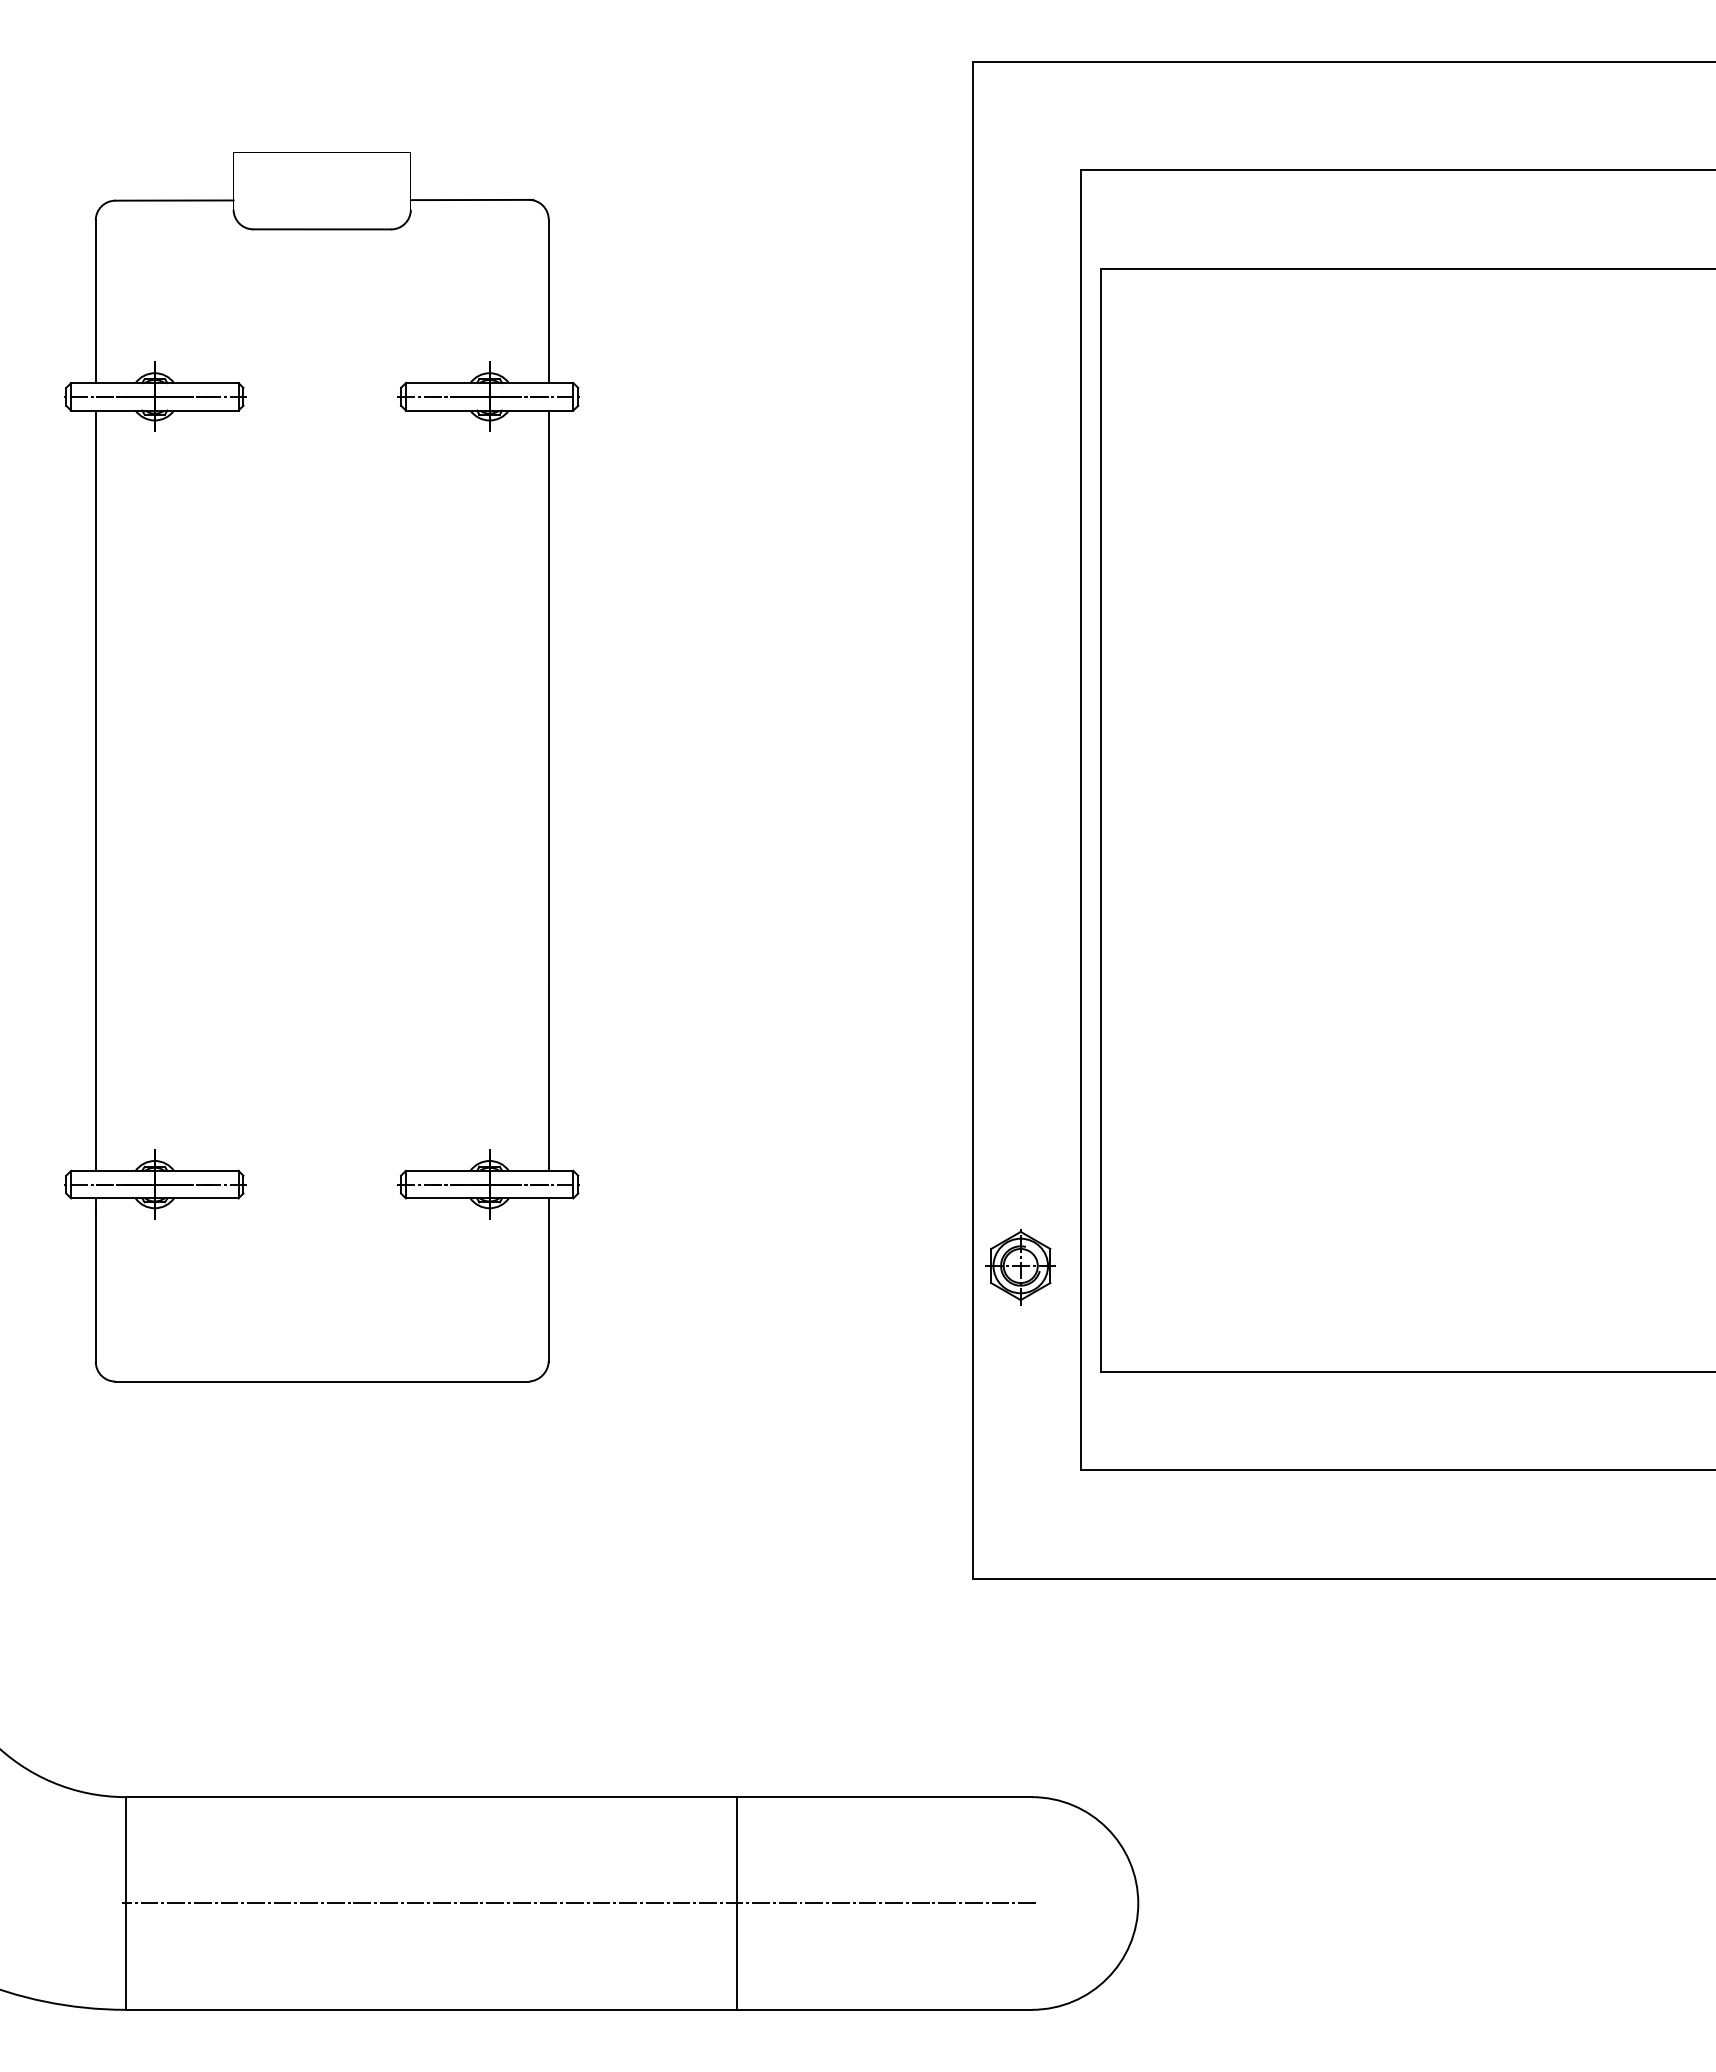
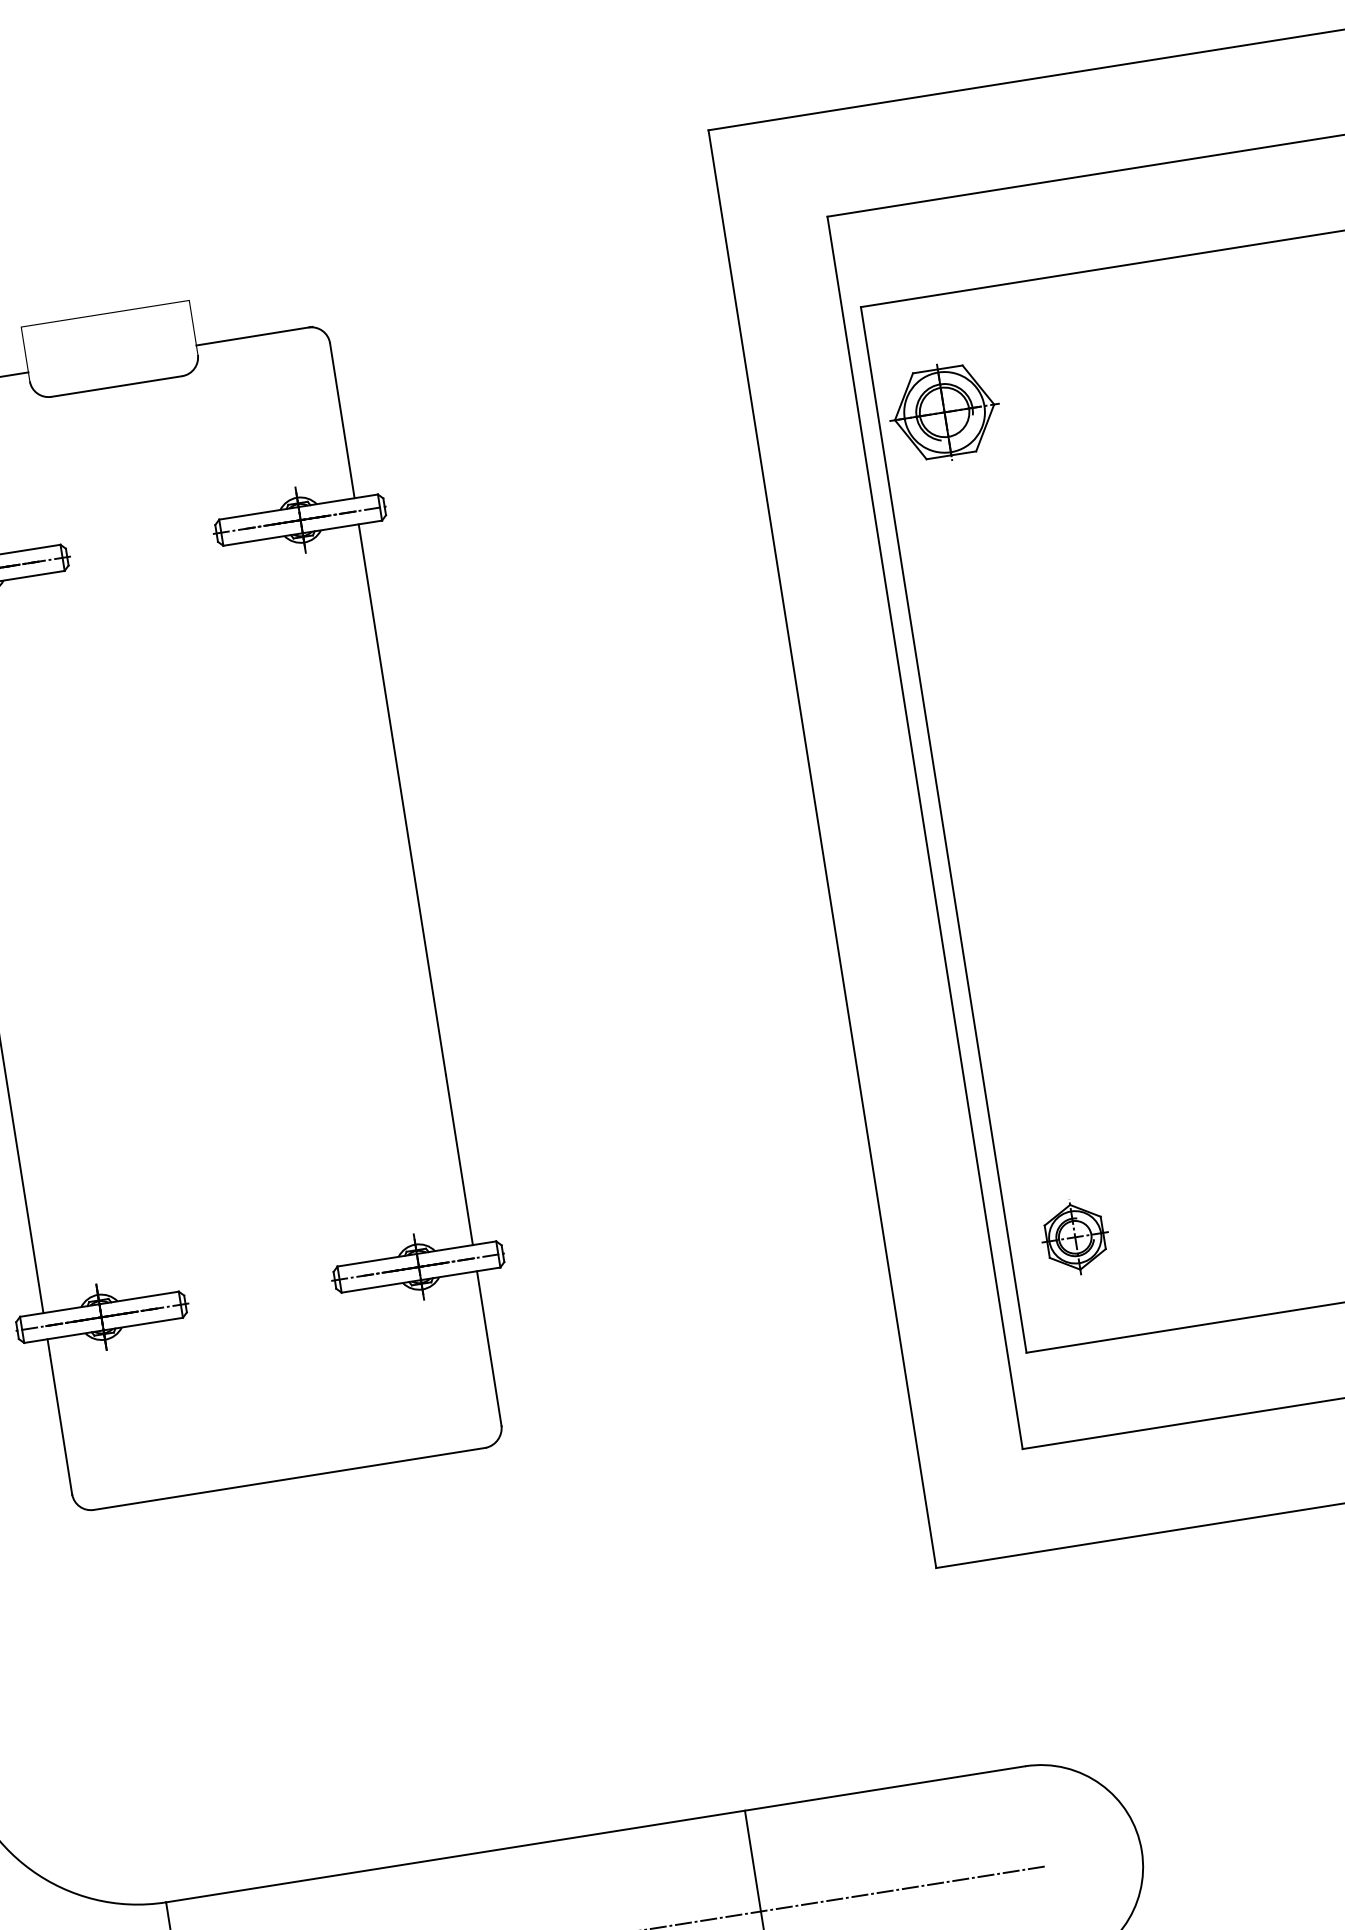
part: (1169, 390) -> (944, 412), added
part: (1020, 1267) -> (1075, 1238), moved

